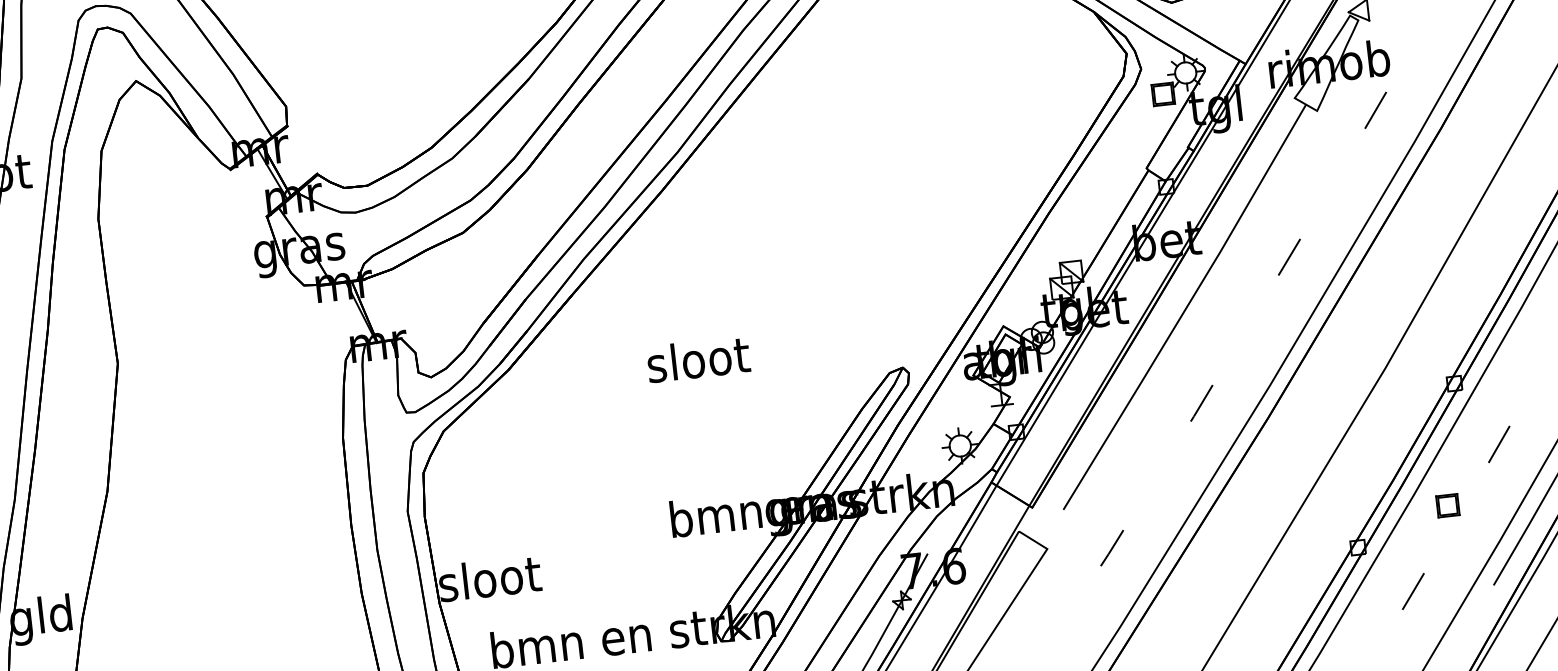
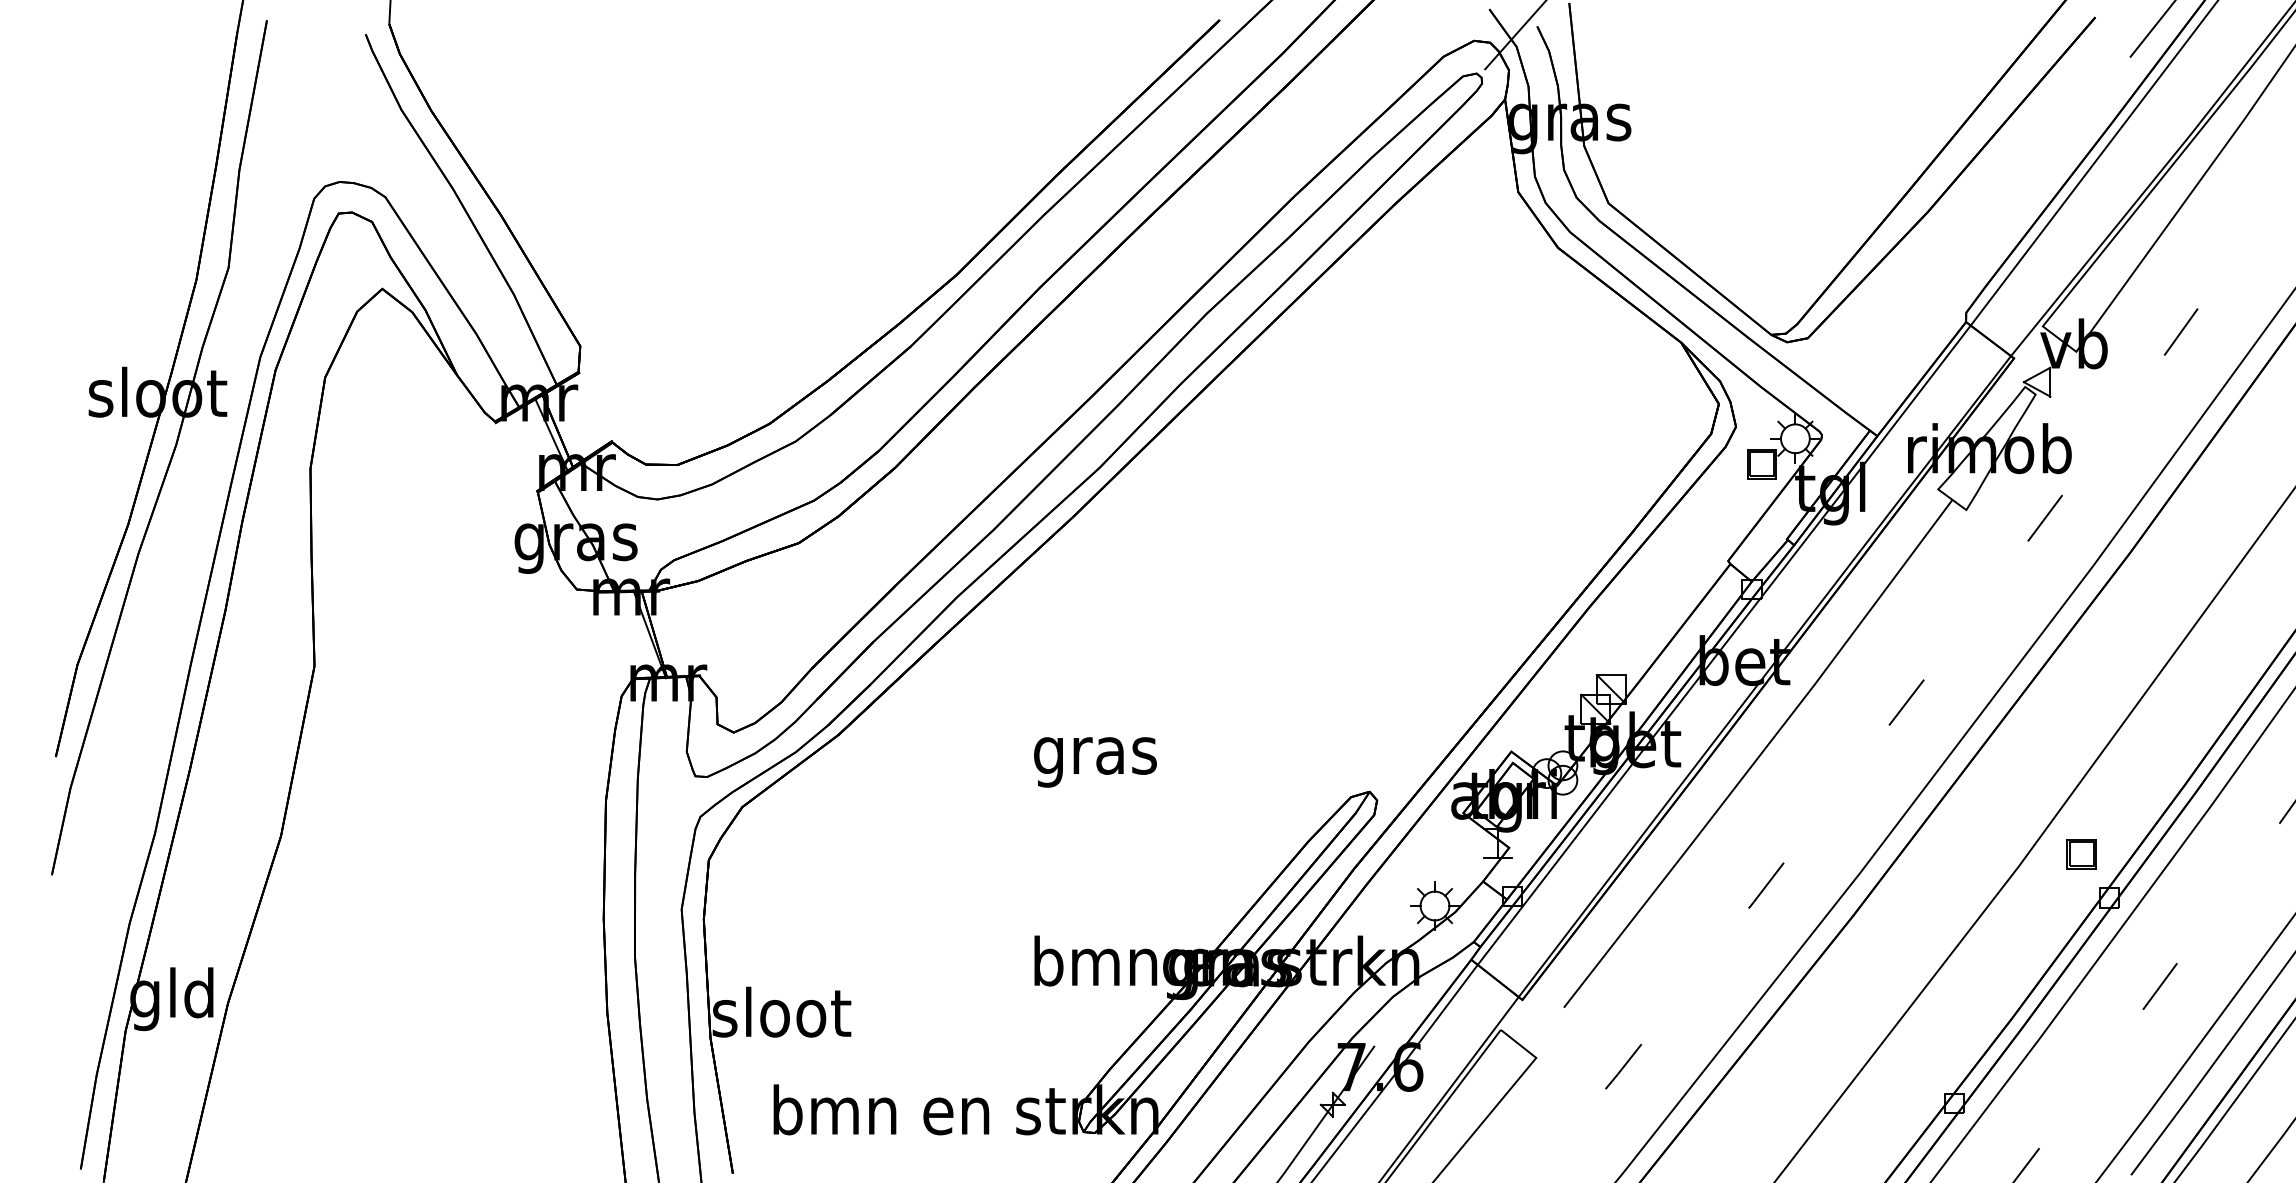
text: (699, 363) -> (1096, 755), sloot -> gras
part: (1447, 506) -> (2081, 854), moved

